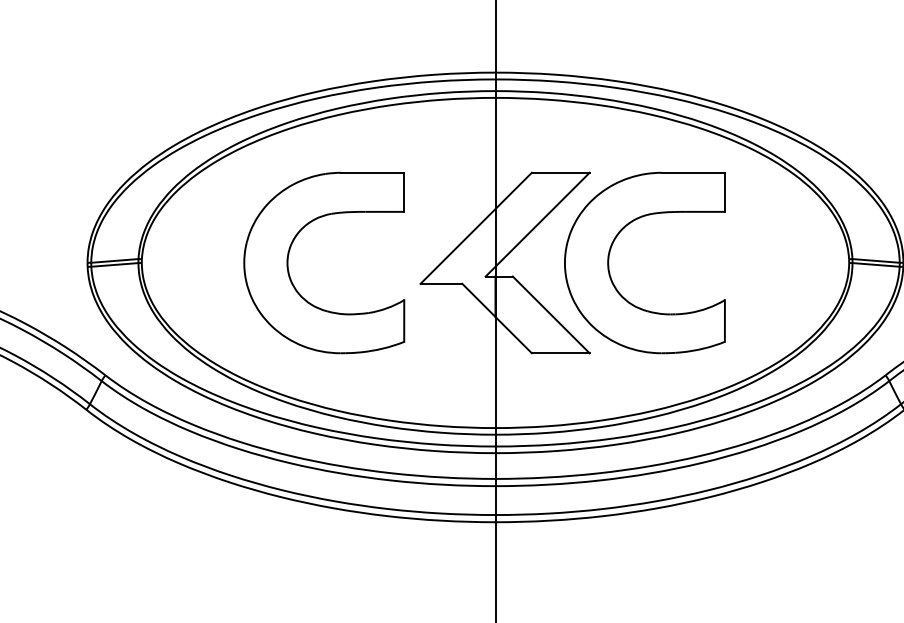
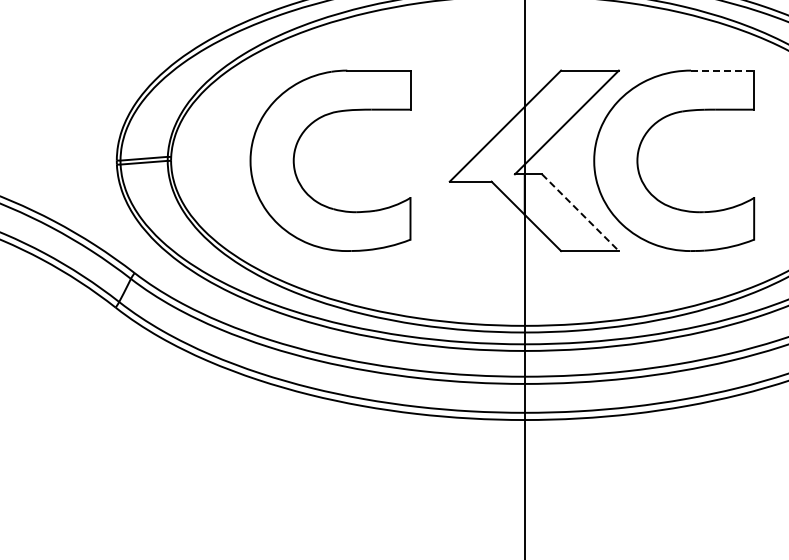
line: (693, 172) -> (722, 70), solid -> dashed
part: (289, 254) -> (295, 152), moved
line: (551, 315) -> (580, 213), solid -> dashed

